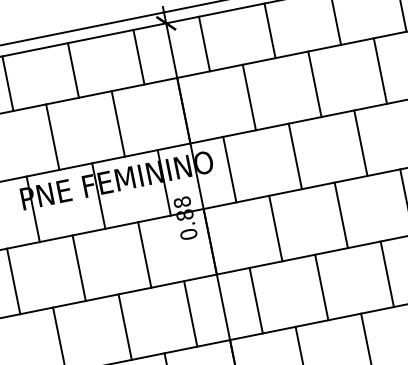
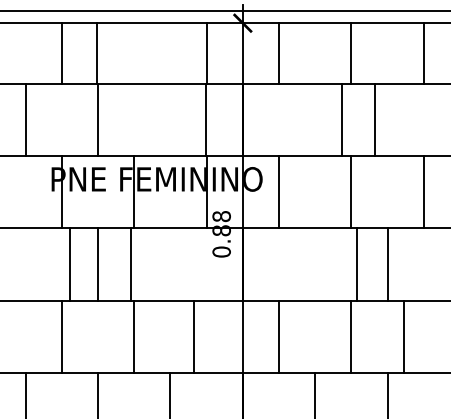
line: (73, 70) -> (97, 53), moved
line: (314, 84) -> (374, 119), moved
line: (249, 97) -> (342, 119), moved
line: (118, 123) -> (206, 119), moved
line: (276, 228) -> (357, 264), moved
line: (144, 255) -> (131, 264), moved
line: (386, 274) -> (403, 336), moved
line: (13, 281) -> (69, 264), moved
line: (190, 313) -> (193, 336), moved

